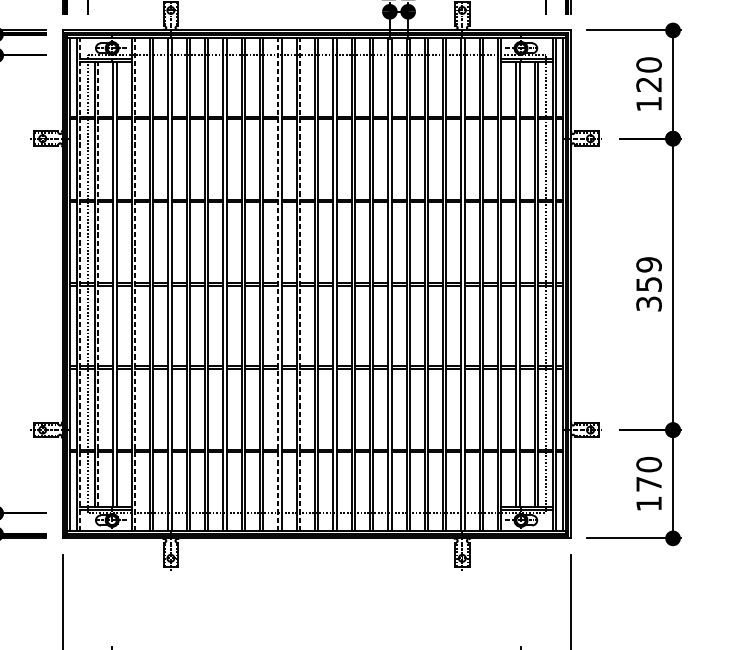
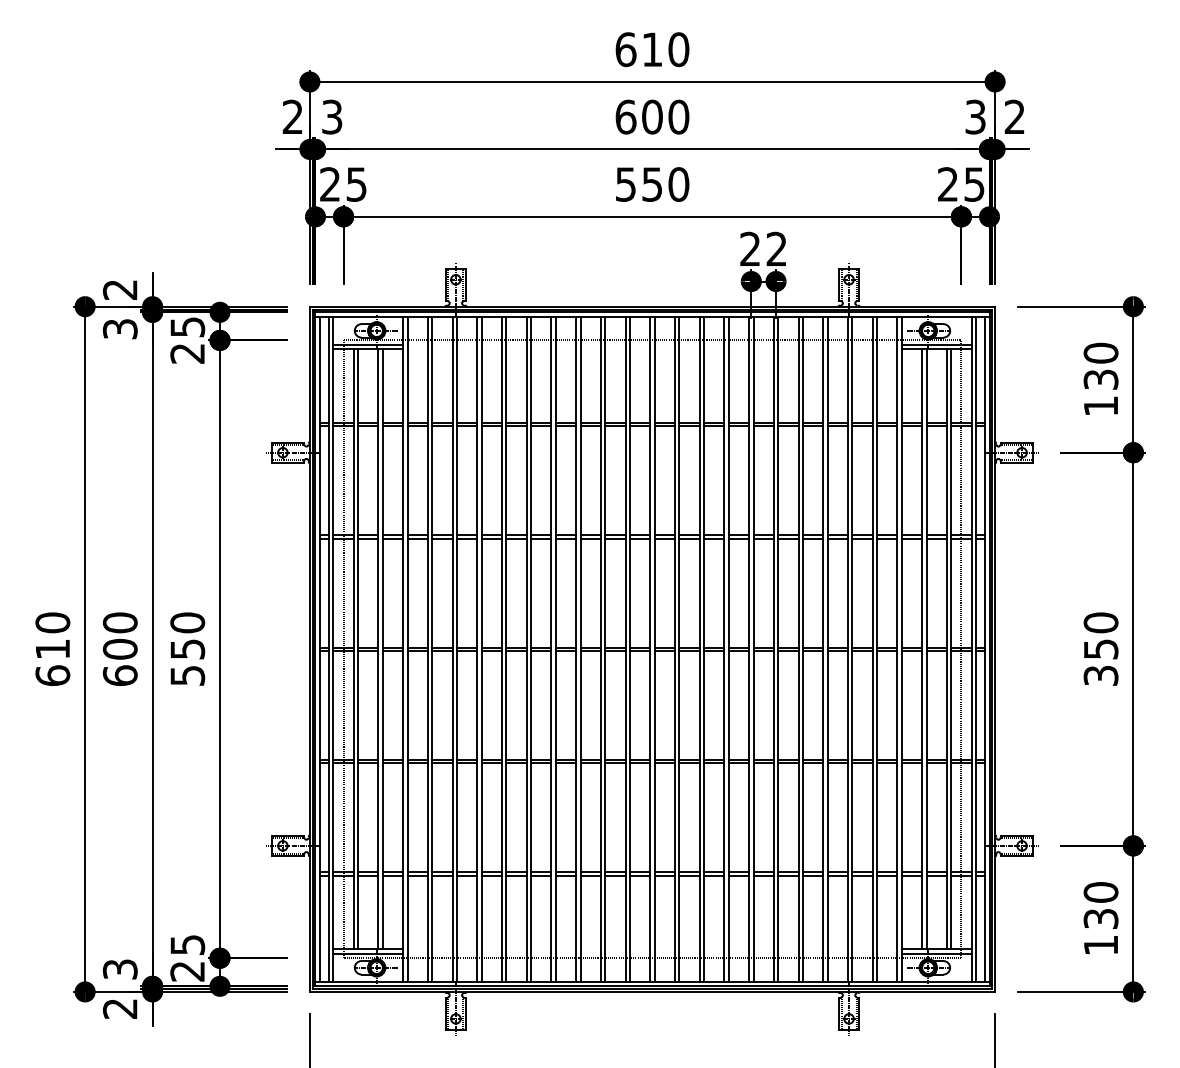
text: (648, 84) -> (1100, 379), 120 -> 130
text: (648, 264) -> (1100, 622), 359 -> 350
line: (80, 284) -> (333, 649), dashed -> solid
line: (98, 284) -> (358, 649), dashed -> solid
line: (135, 284) -> (407, 649), dashed -> solid
line: (278, 284) -> (600, 649), dashed -> solid
line: (300, 284) -> (630, 649), dashed -> solid
text: (648, 483) -> (1100, 918), 170 -> 130

